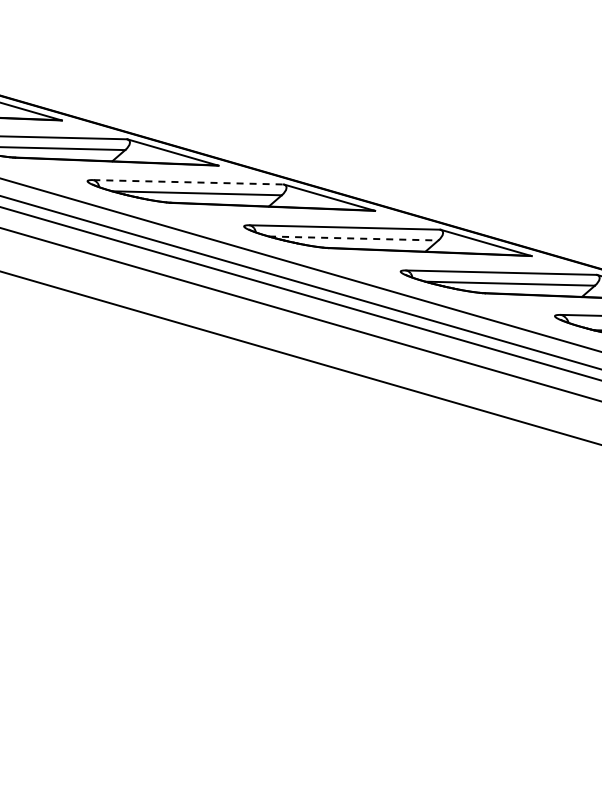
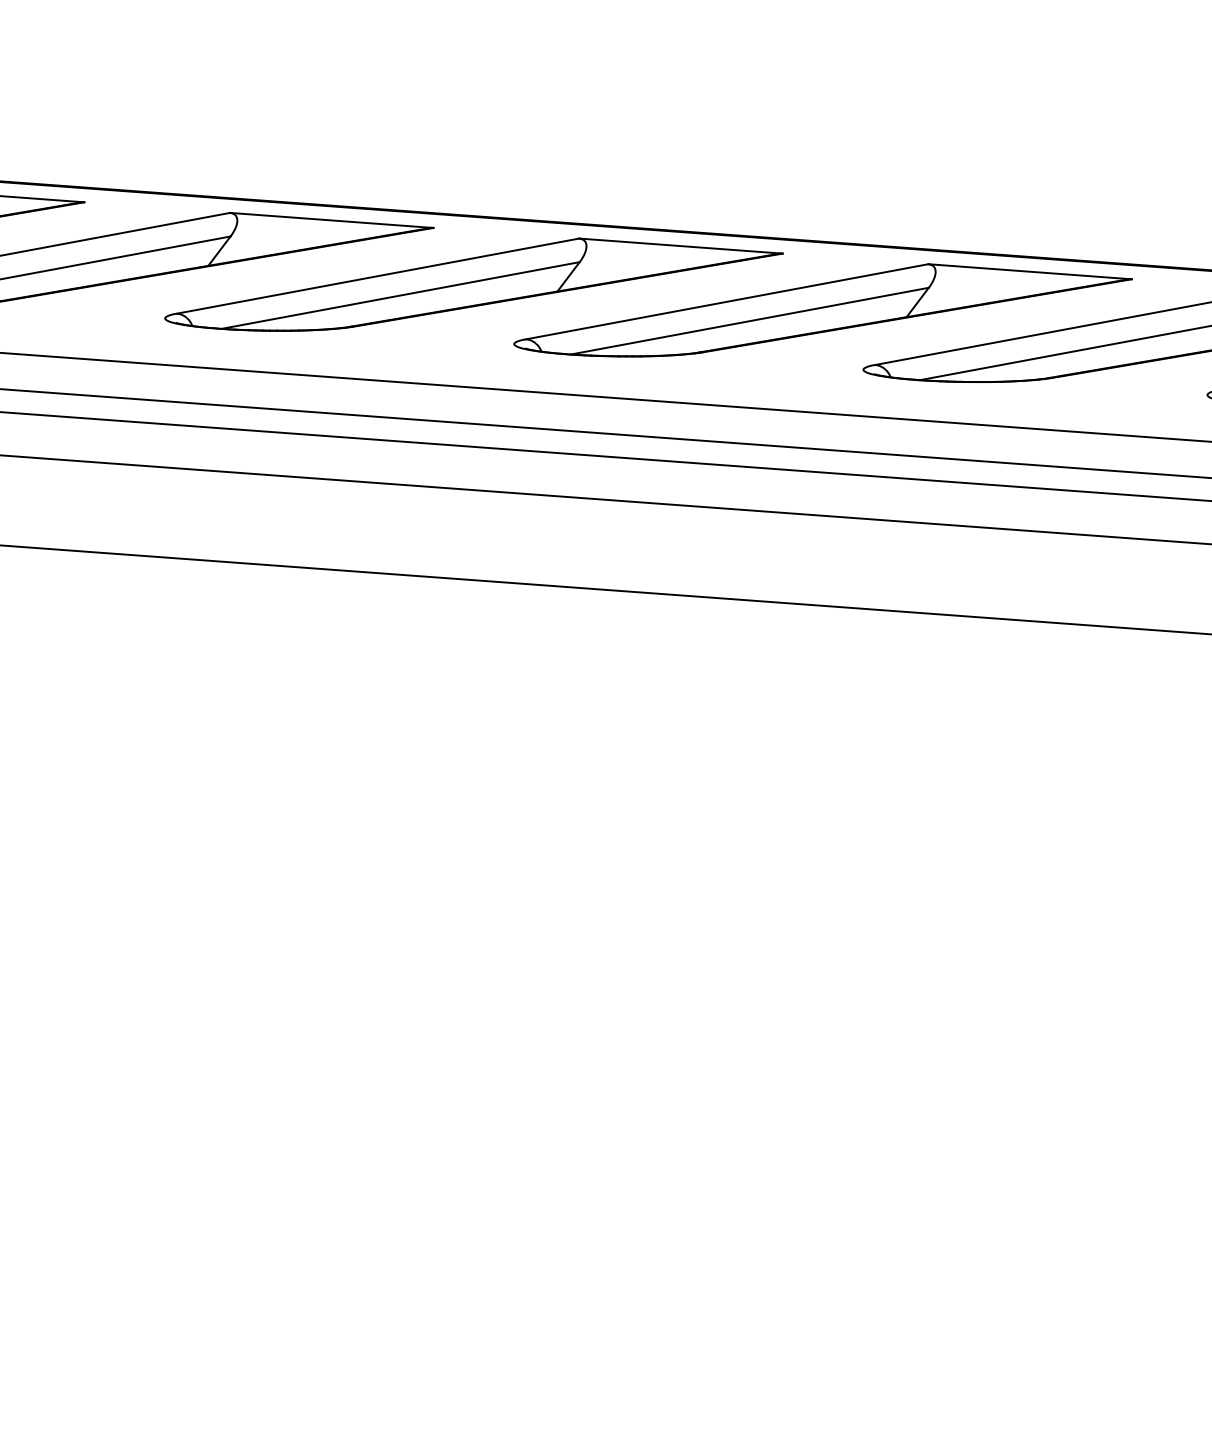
line: (189, 182) -> (379, 276), dashed -> solid
line: (353, 238) -> (749, 321), dashed -> solid

